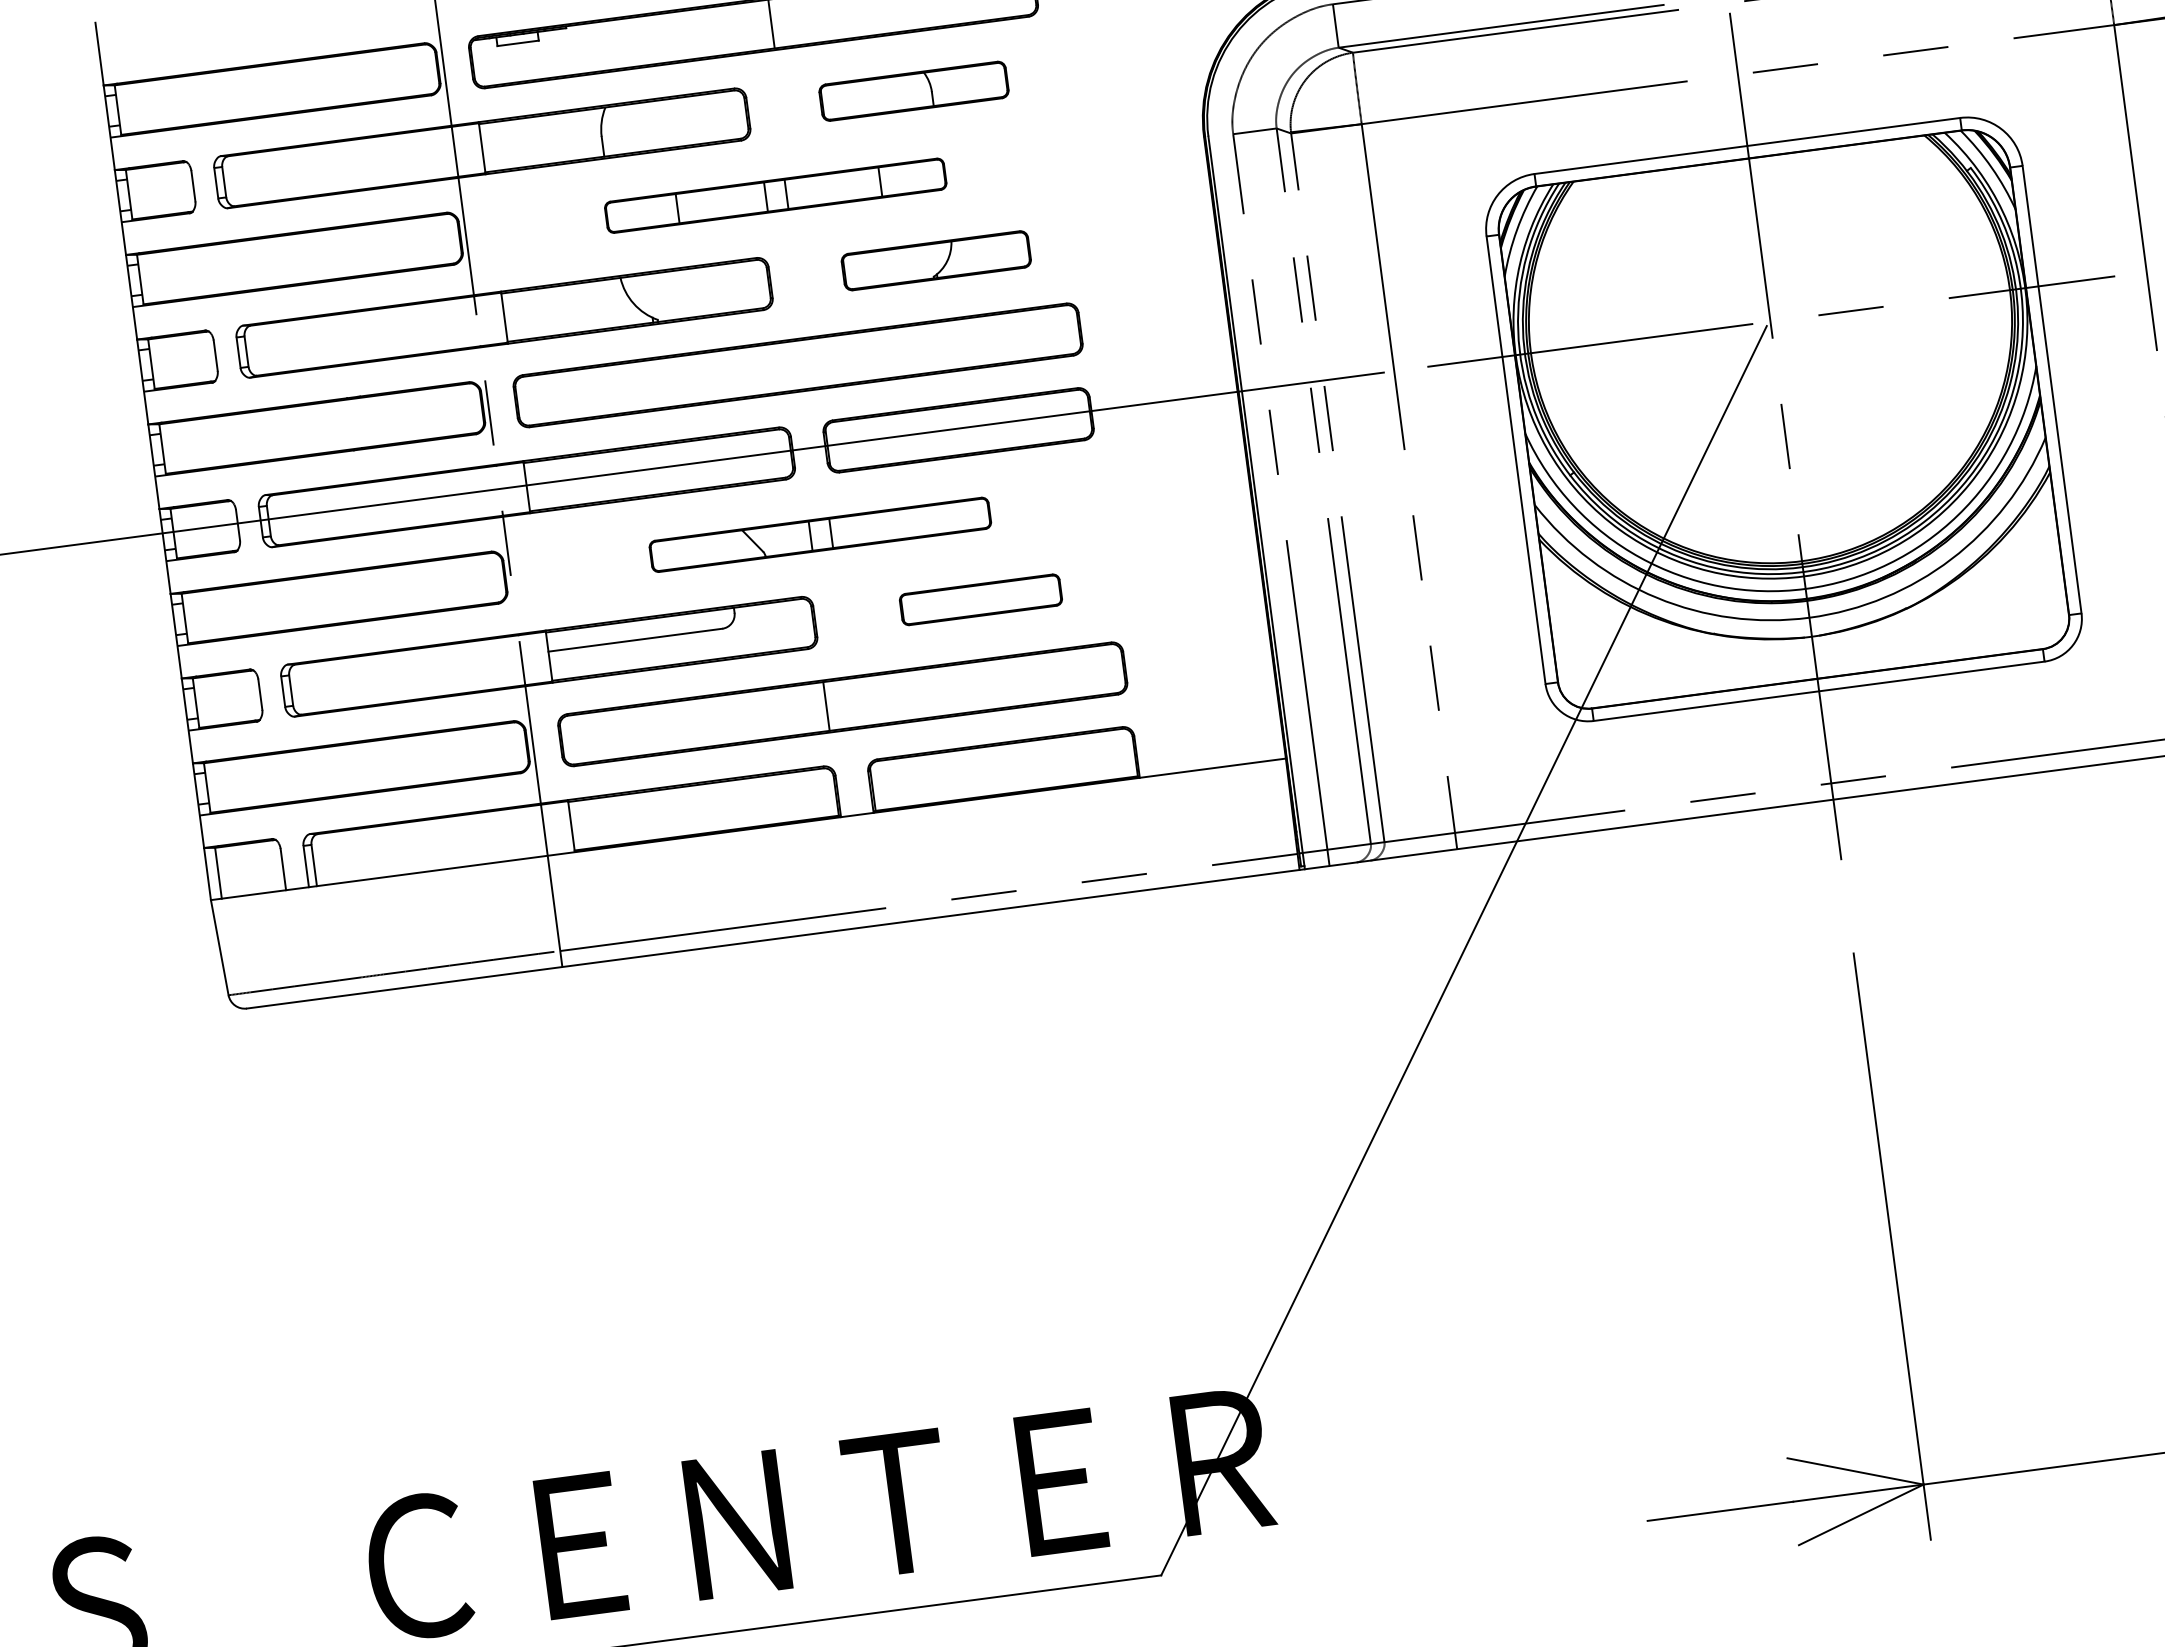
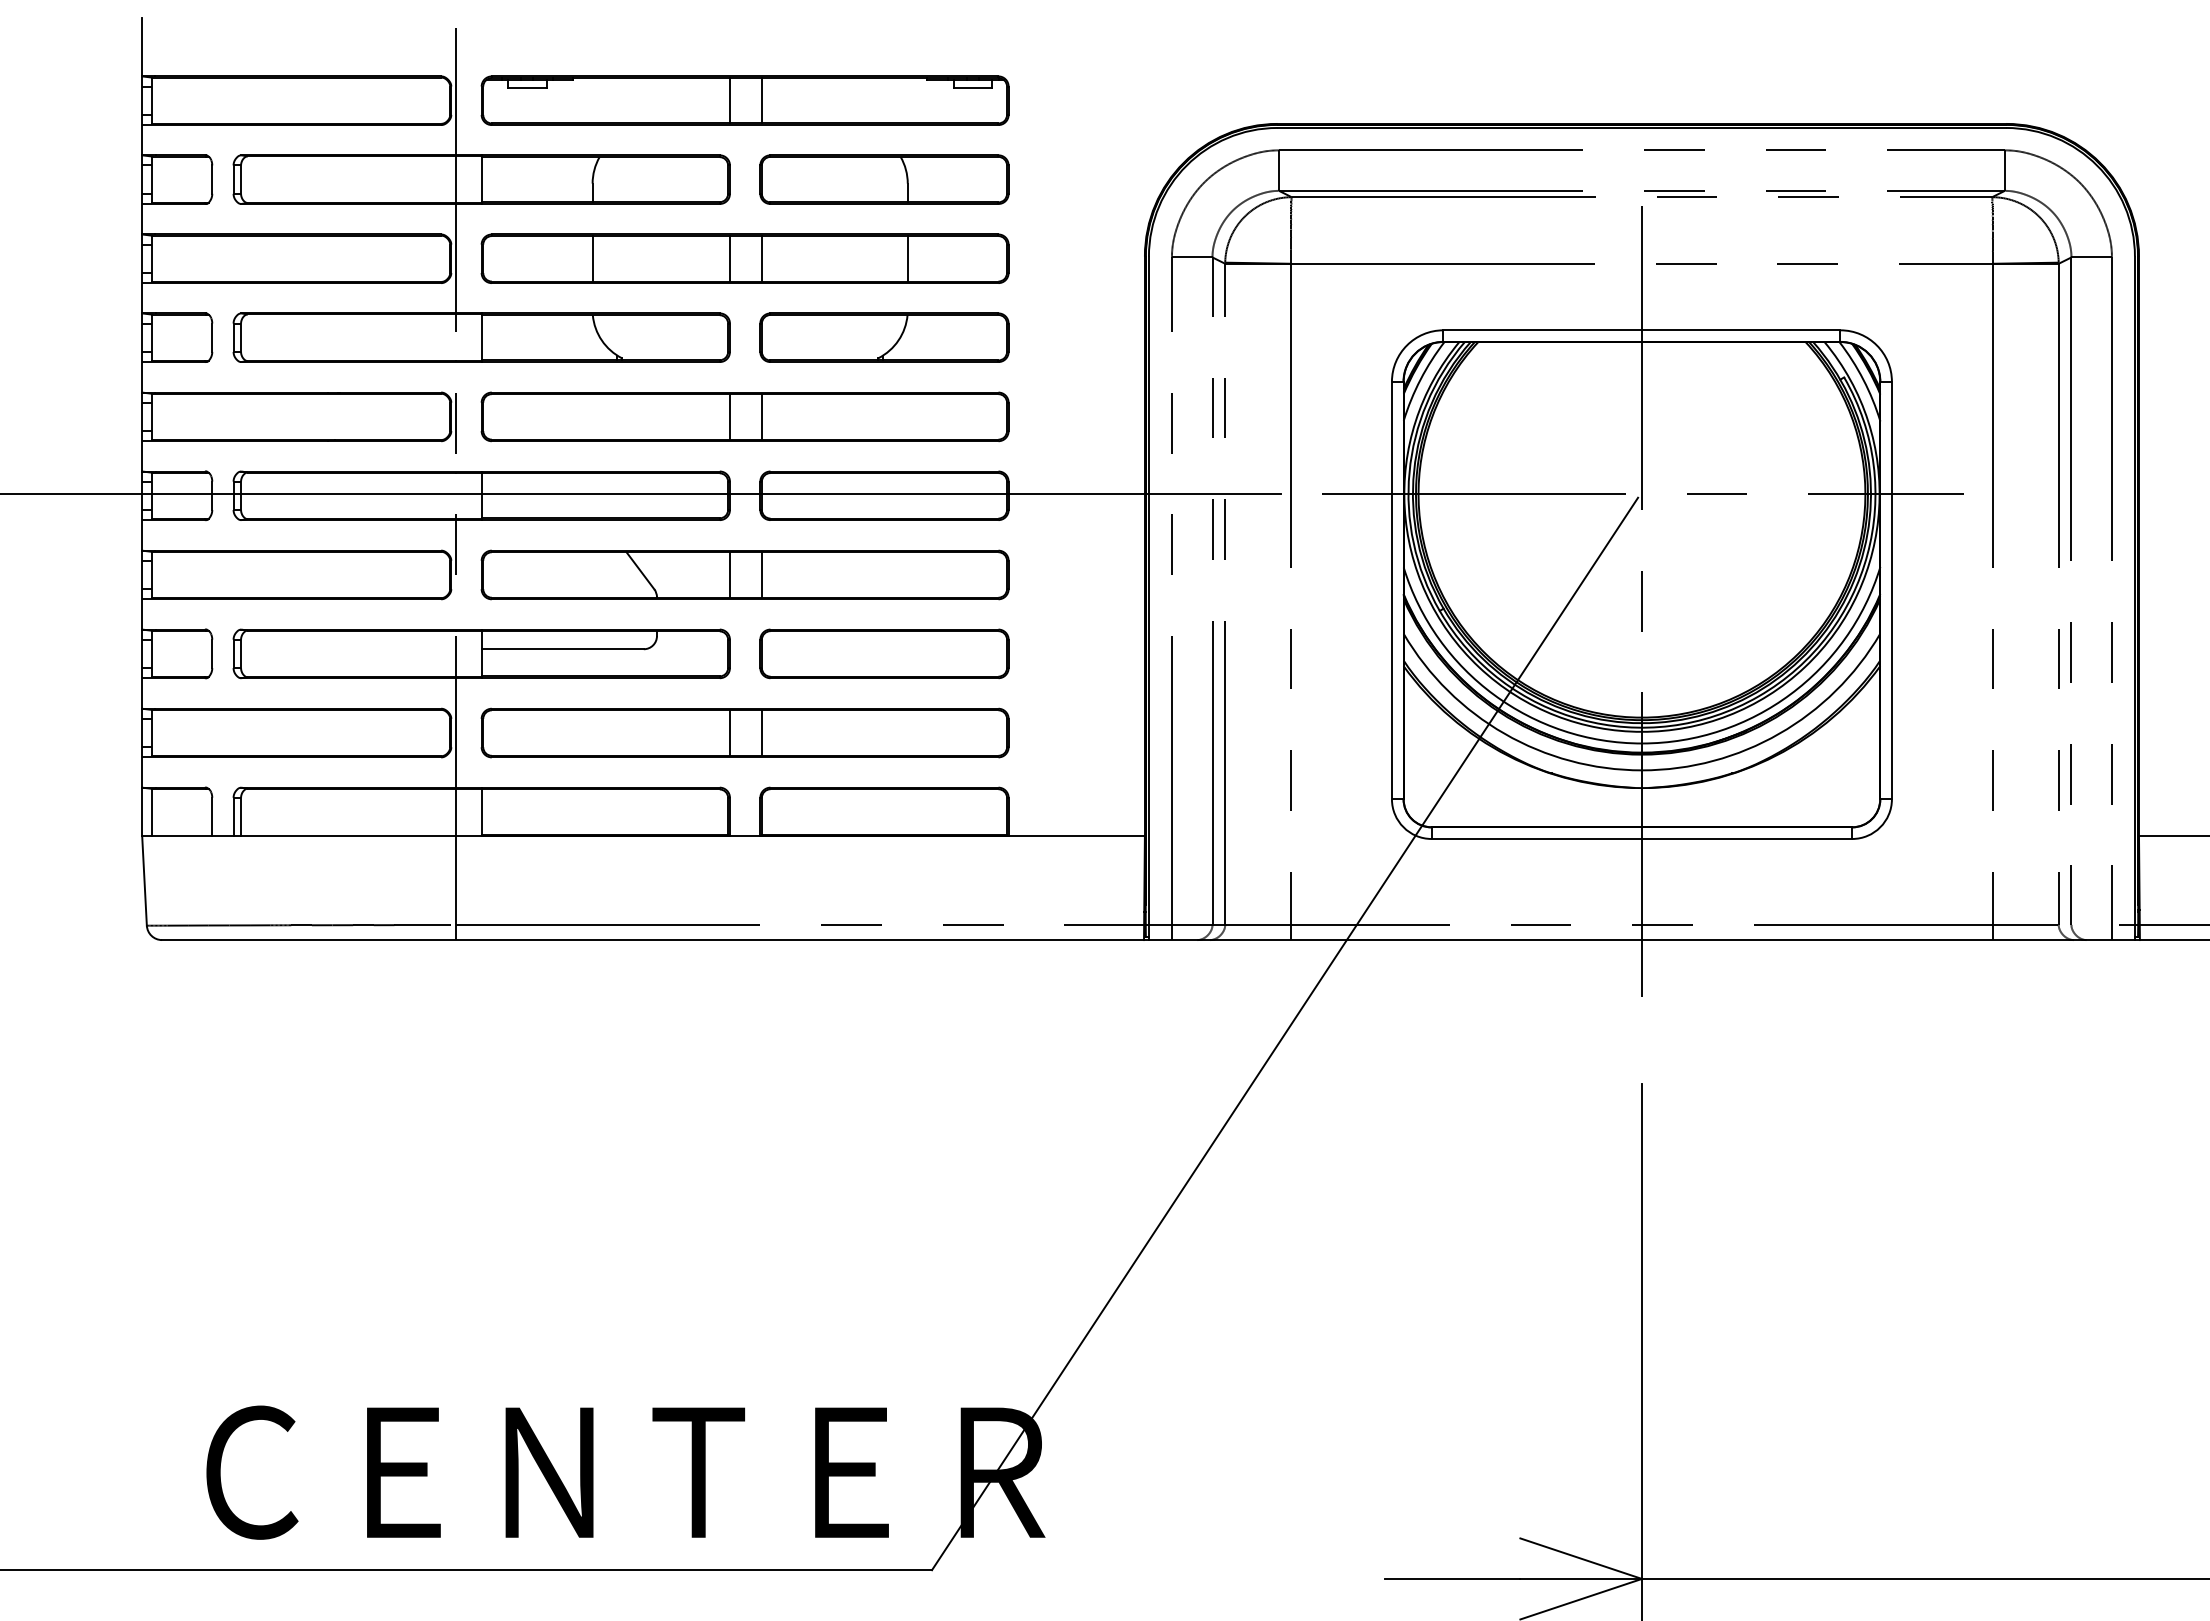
line: (736, 28) -> (729, 100), added
part: (914, 91) -> (884, 179), size x1.43
part: (775, 195) -> (744, 258), size x1.67
part: (936, 260) -> (884, 337), size x1.43
line: (815, 362) -> (761, 416), added
line: (781, 367) -> (729, 416), added
part: (819, 534) -> (744, 574), size x1.67
part: (980, 599) -> (884, 653), size x1.67
line: (860, 701) -> (761, 732), added

